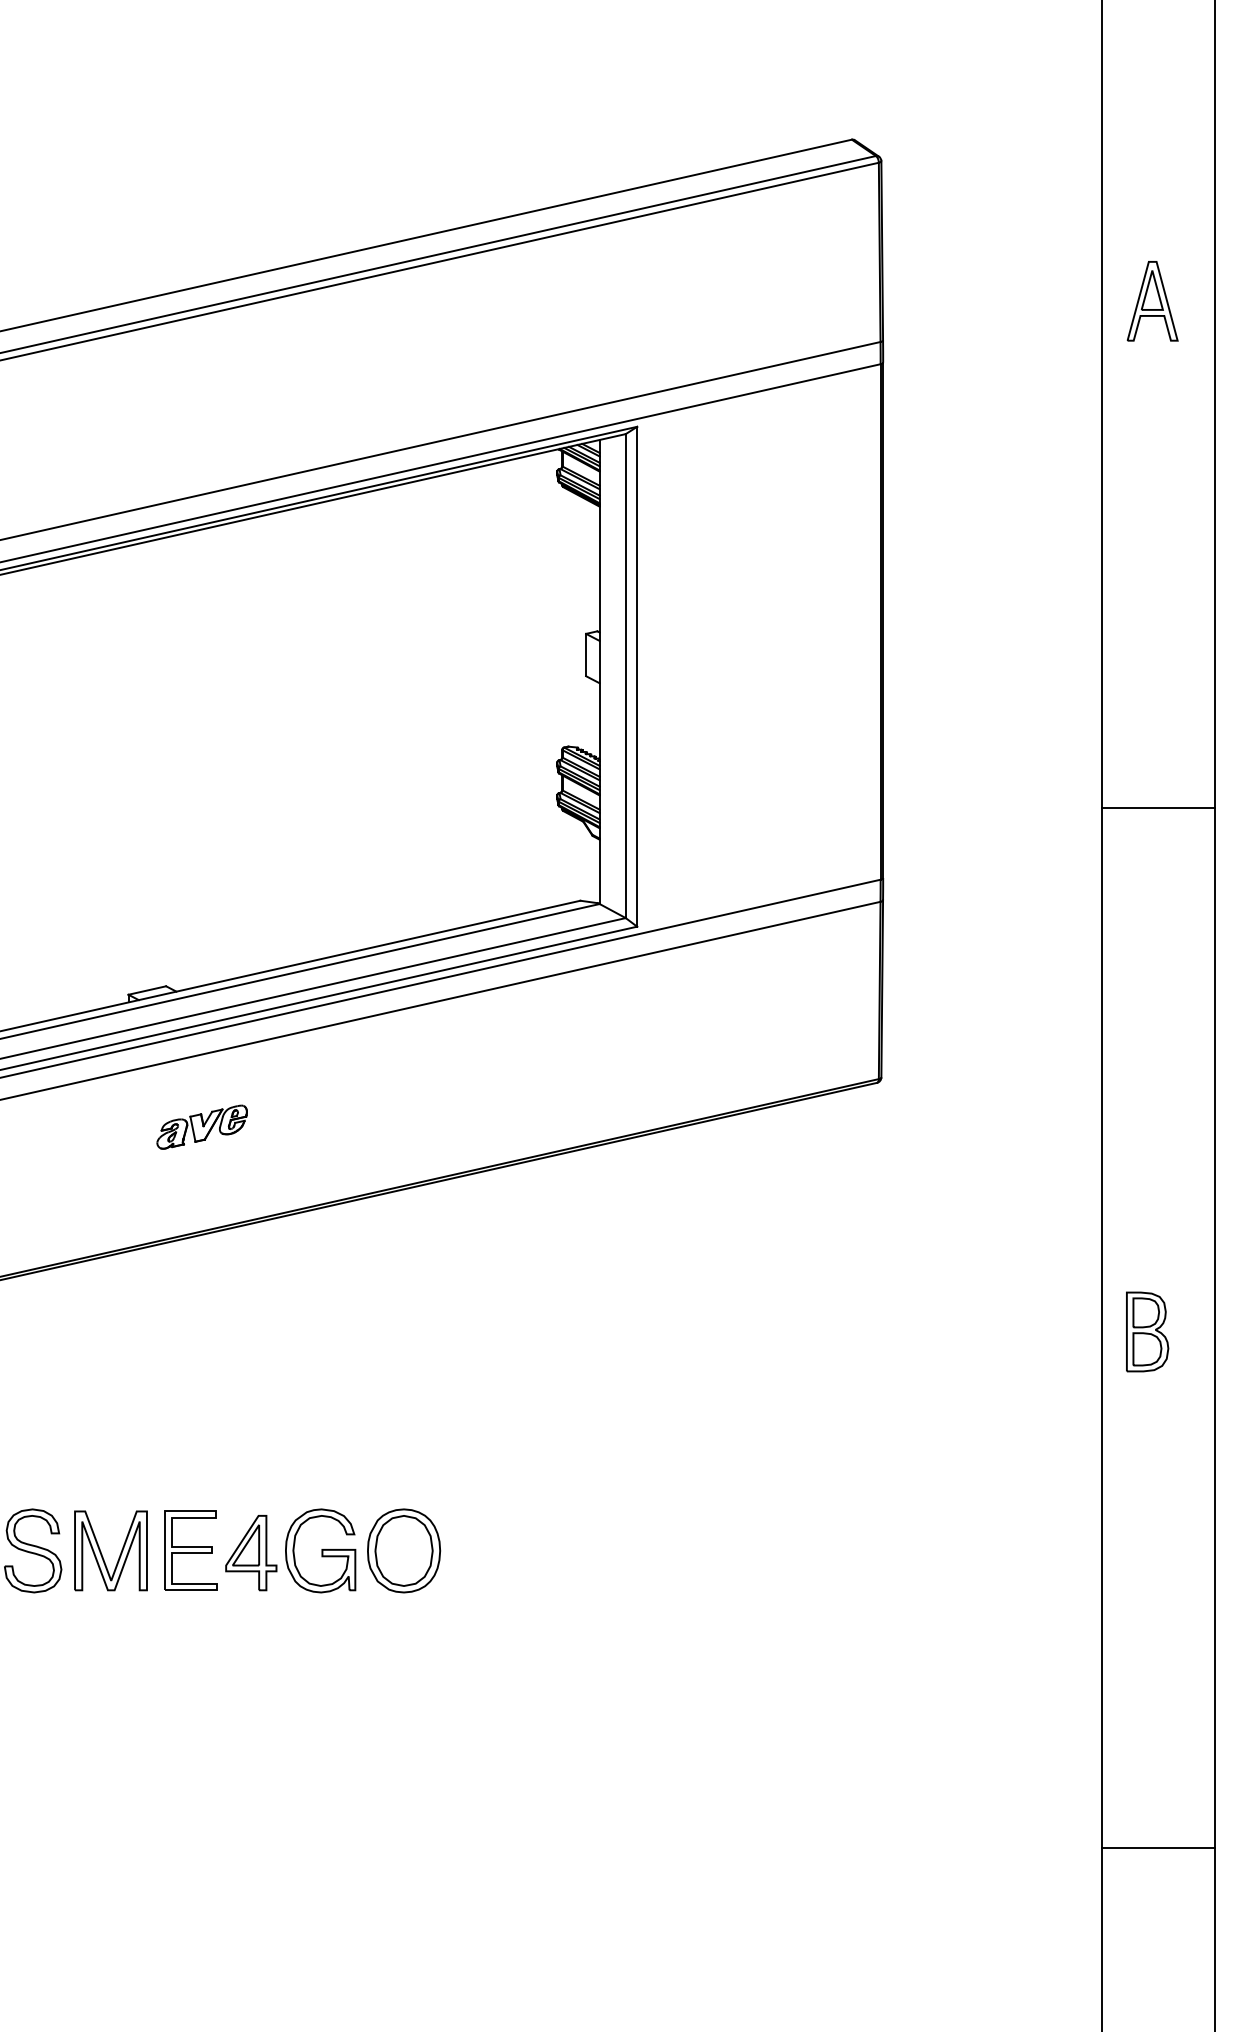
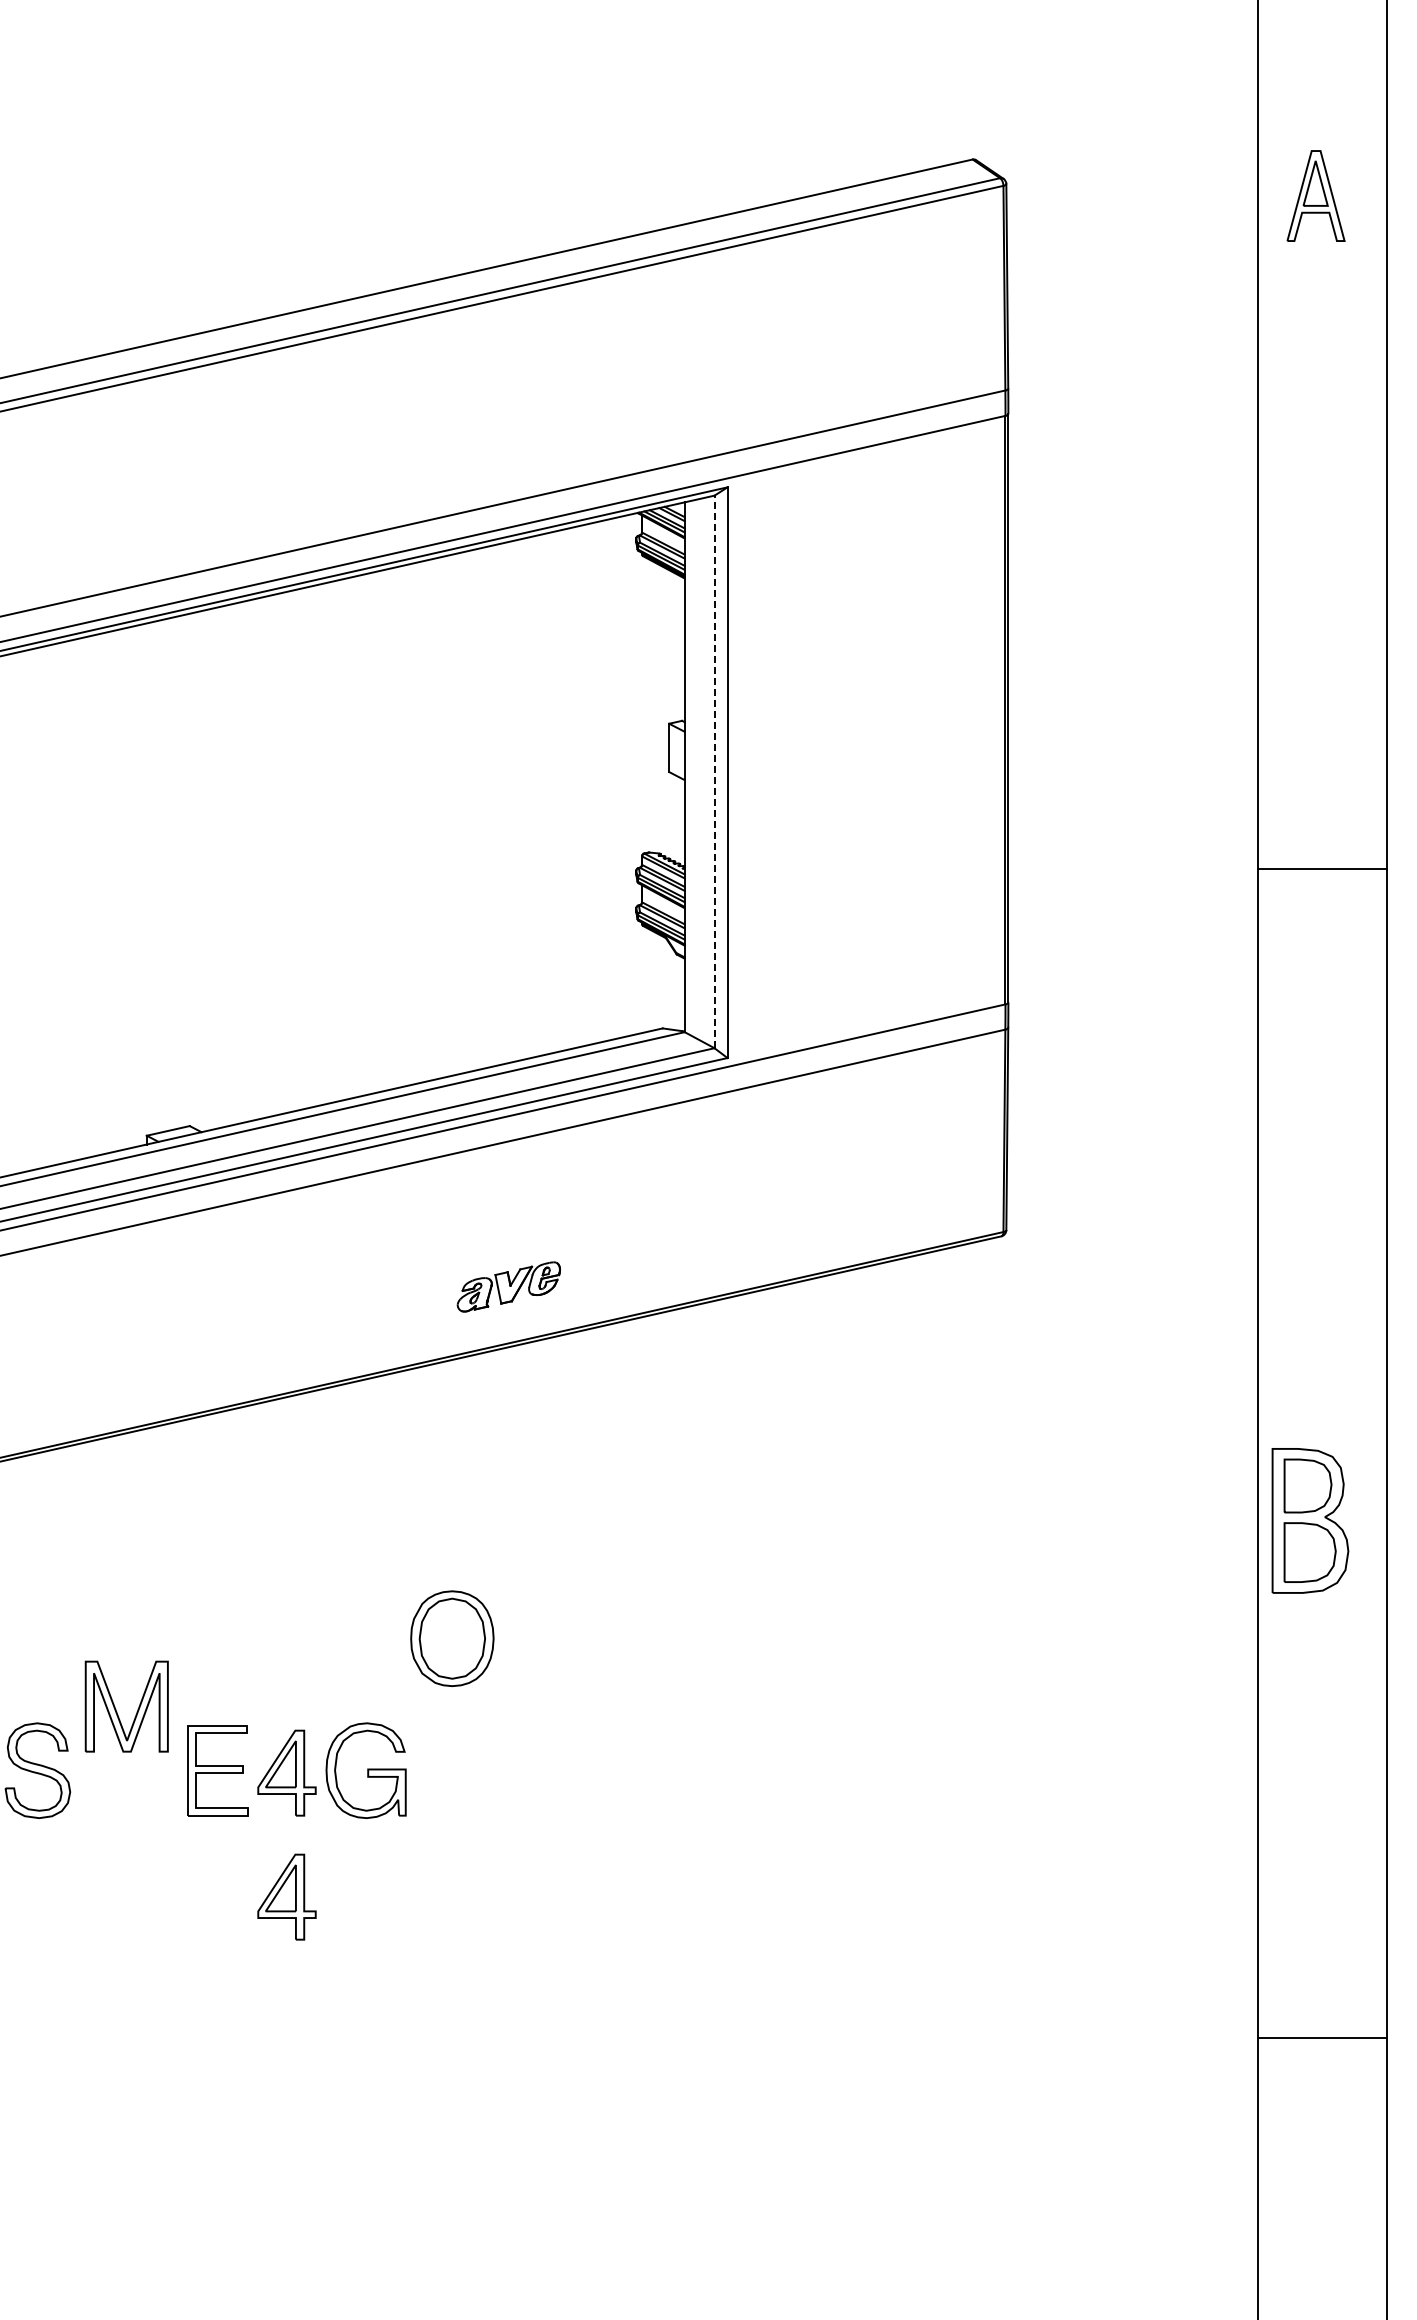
part: (1152, 300) -> (1315, 195), moved
line: (625, 675) -> (714, 771), solid -> dashed
line: (1158, 807) -> (1322, 868), moved
part: (201, 1126) -> (508, 1286), moved
part: (1146, 1331) -> (1309, 1520), size x1.6
part: (404, 1550) -> (452, 1638), moved
part: (101, 1553) -> (116, 1709), moved
part: (250, 1661) -> (286, 1896), added
line: (1158, 1848) -> (1322, 2038), moved

